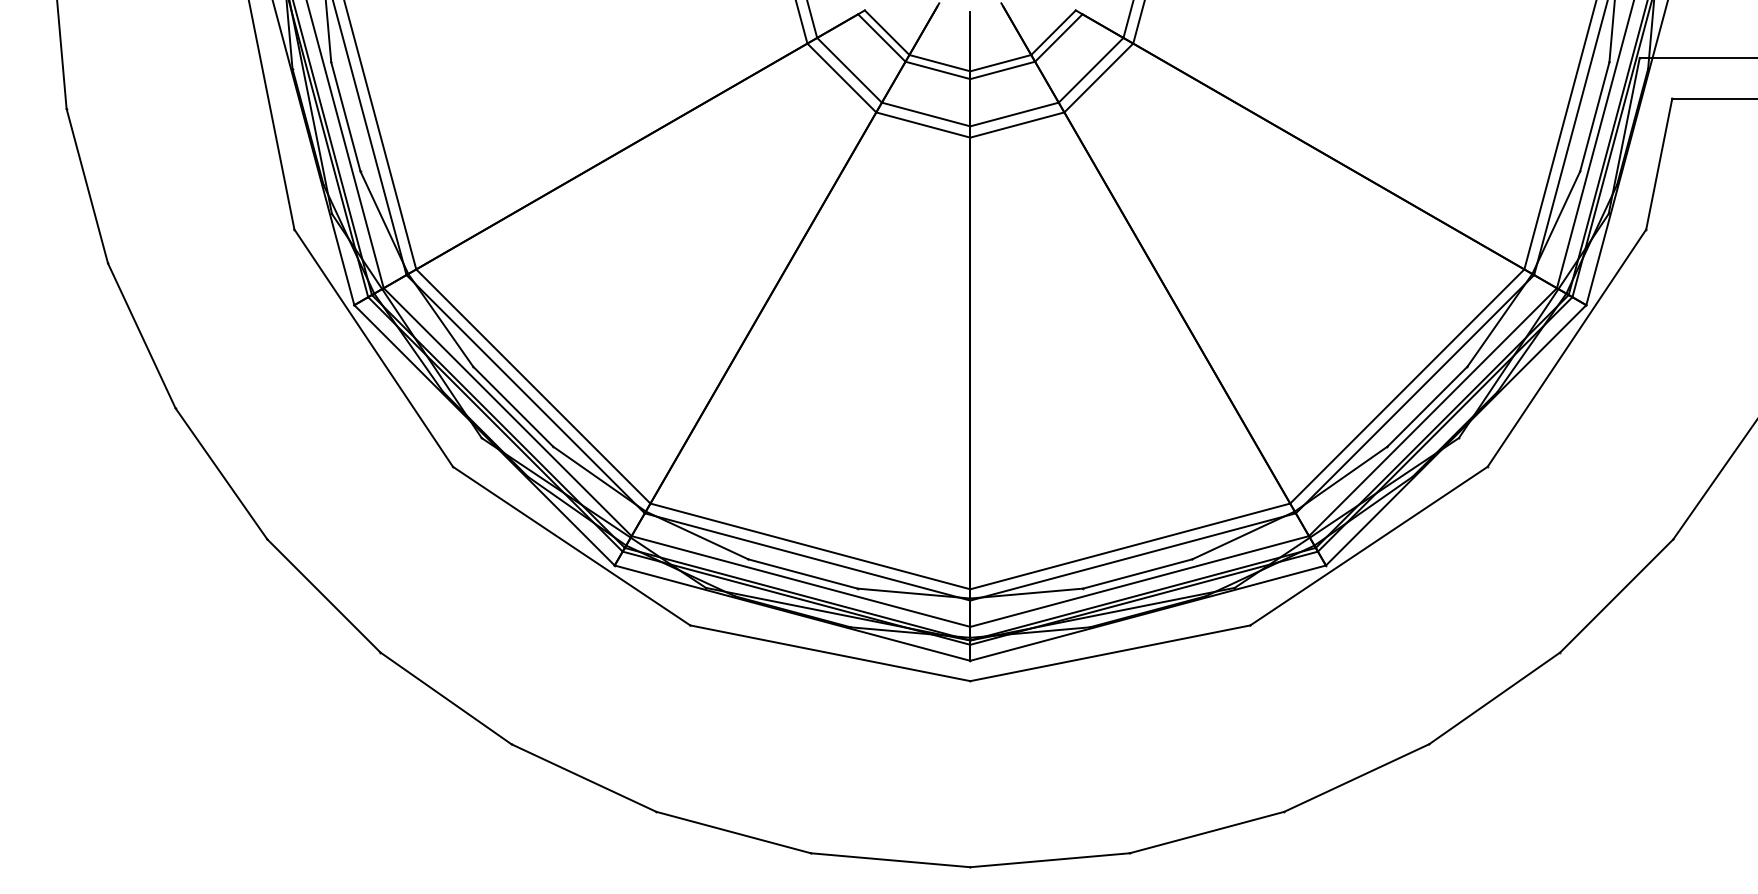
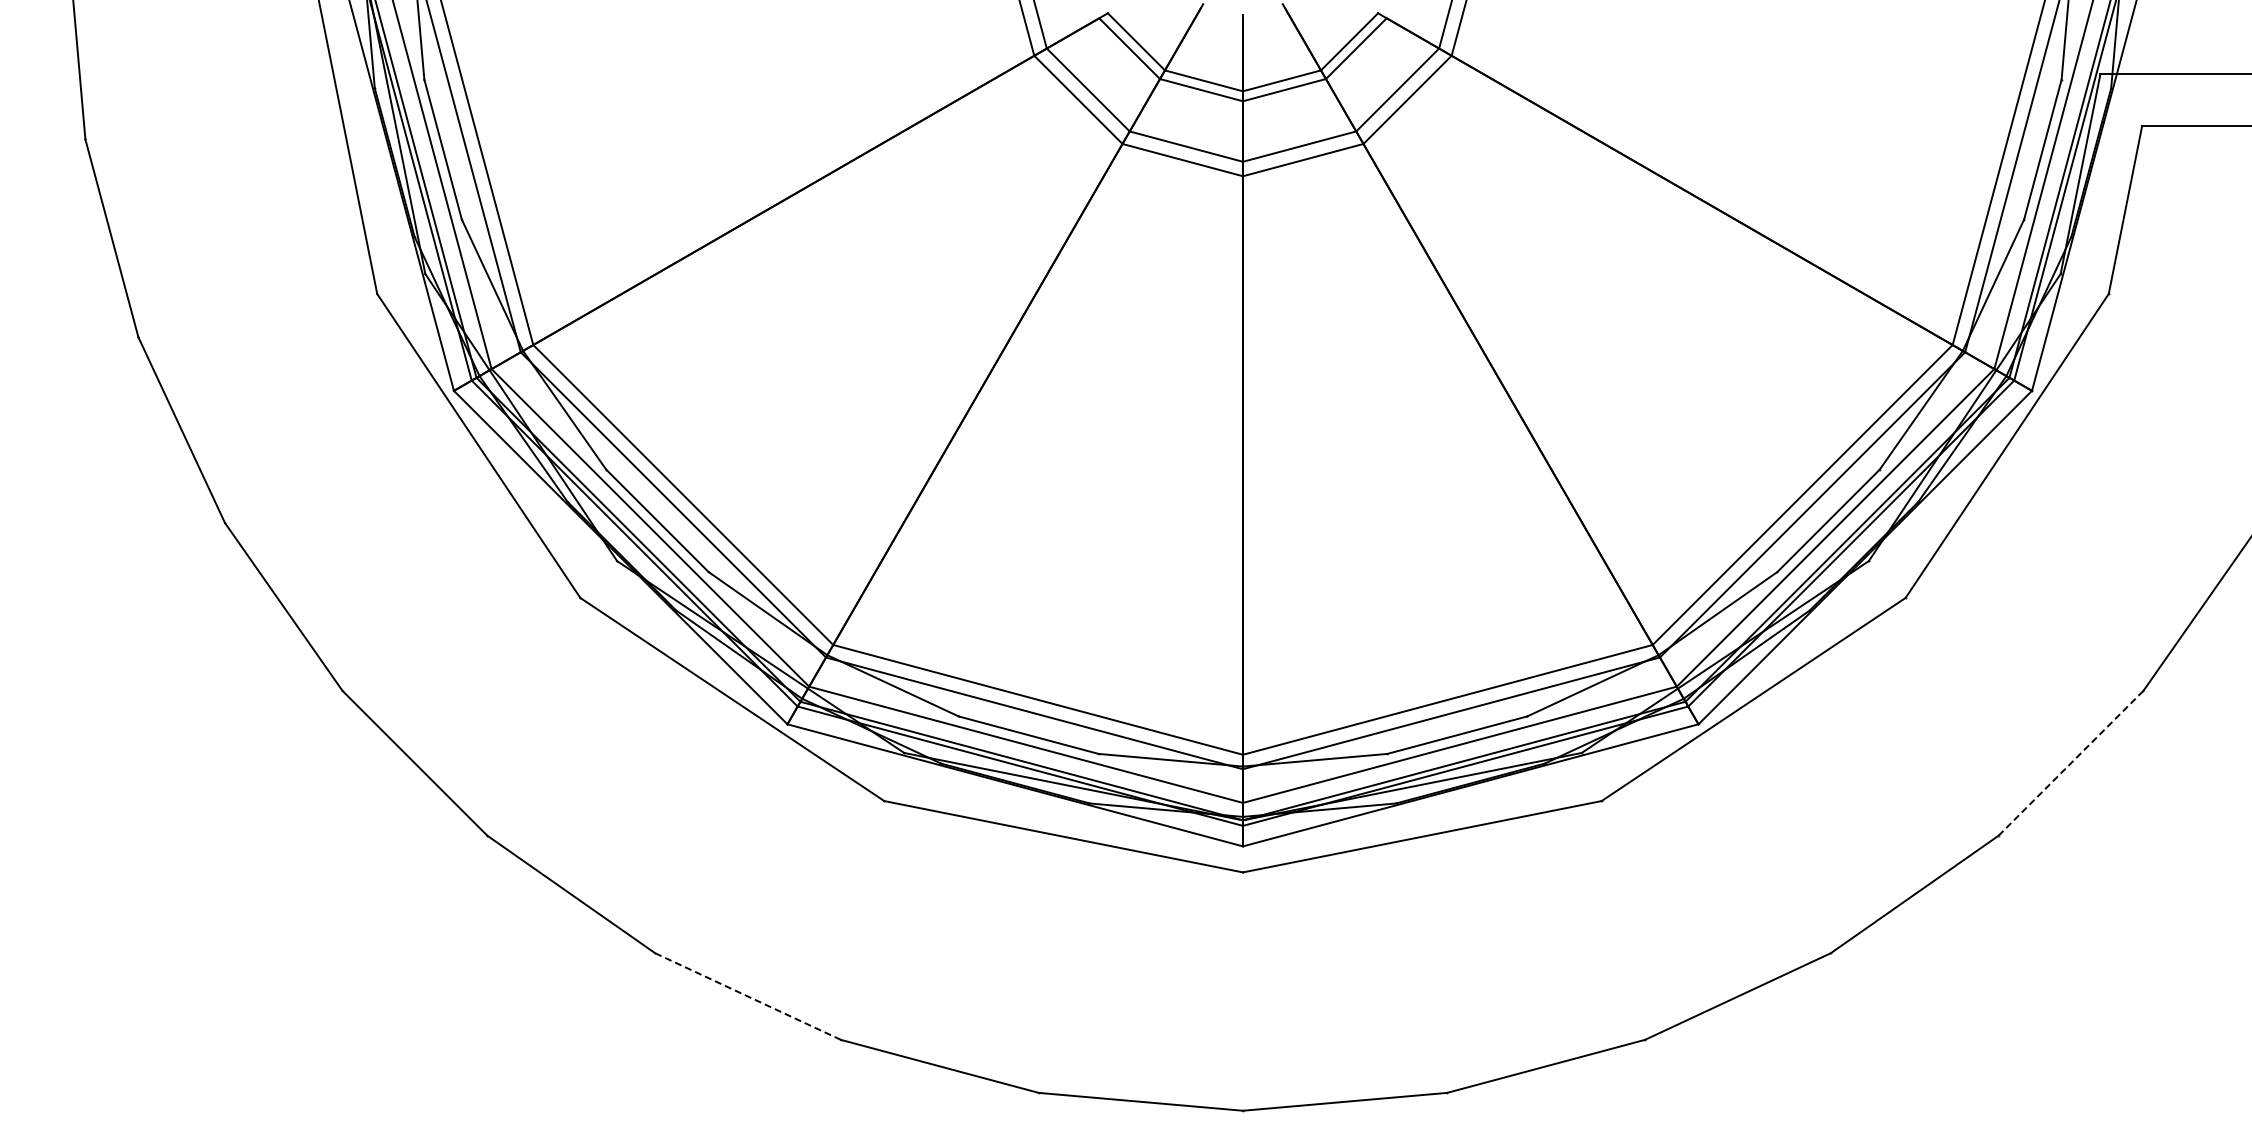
line: (1616, 596) -> (2070, 763), solid -> dashed
line: (583, 778) -> (747, 996), solid -> dashed

